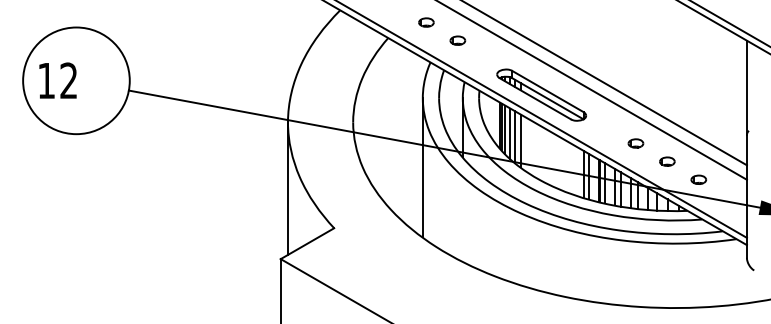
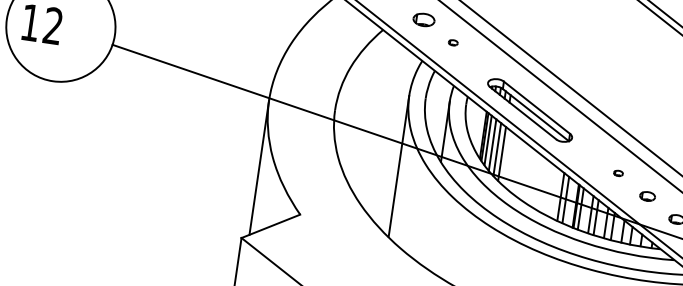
part: (426, 22) -> (424, 19), size x1.4
part: (457, 40) -> (452, 42), size x0.6
part: (635, 143) -> (617, 173), size x0.6

